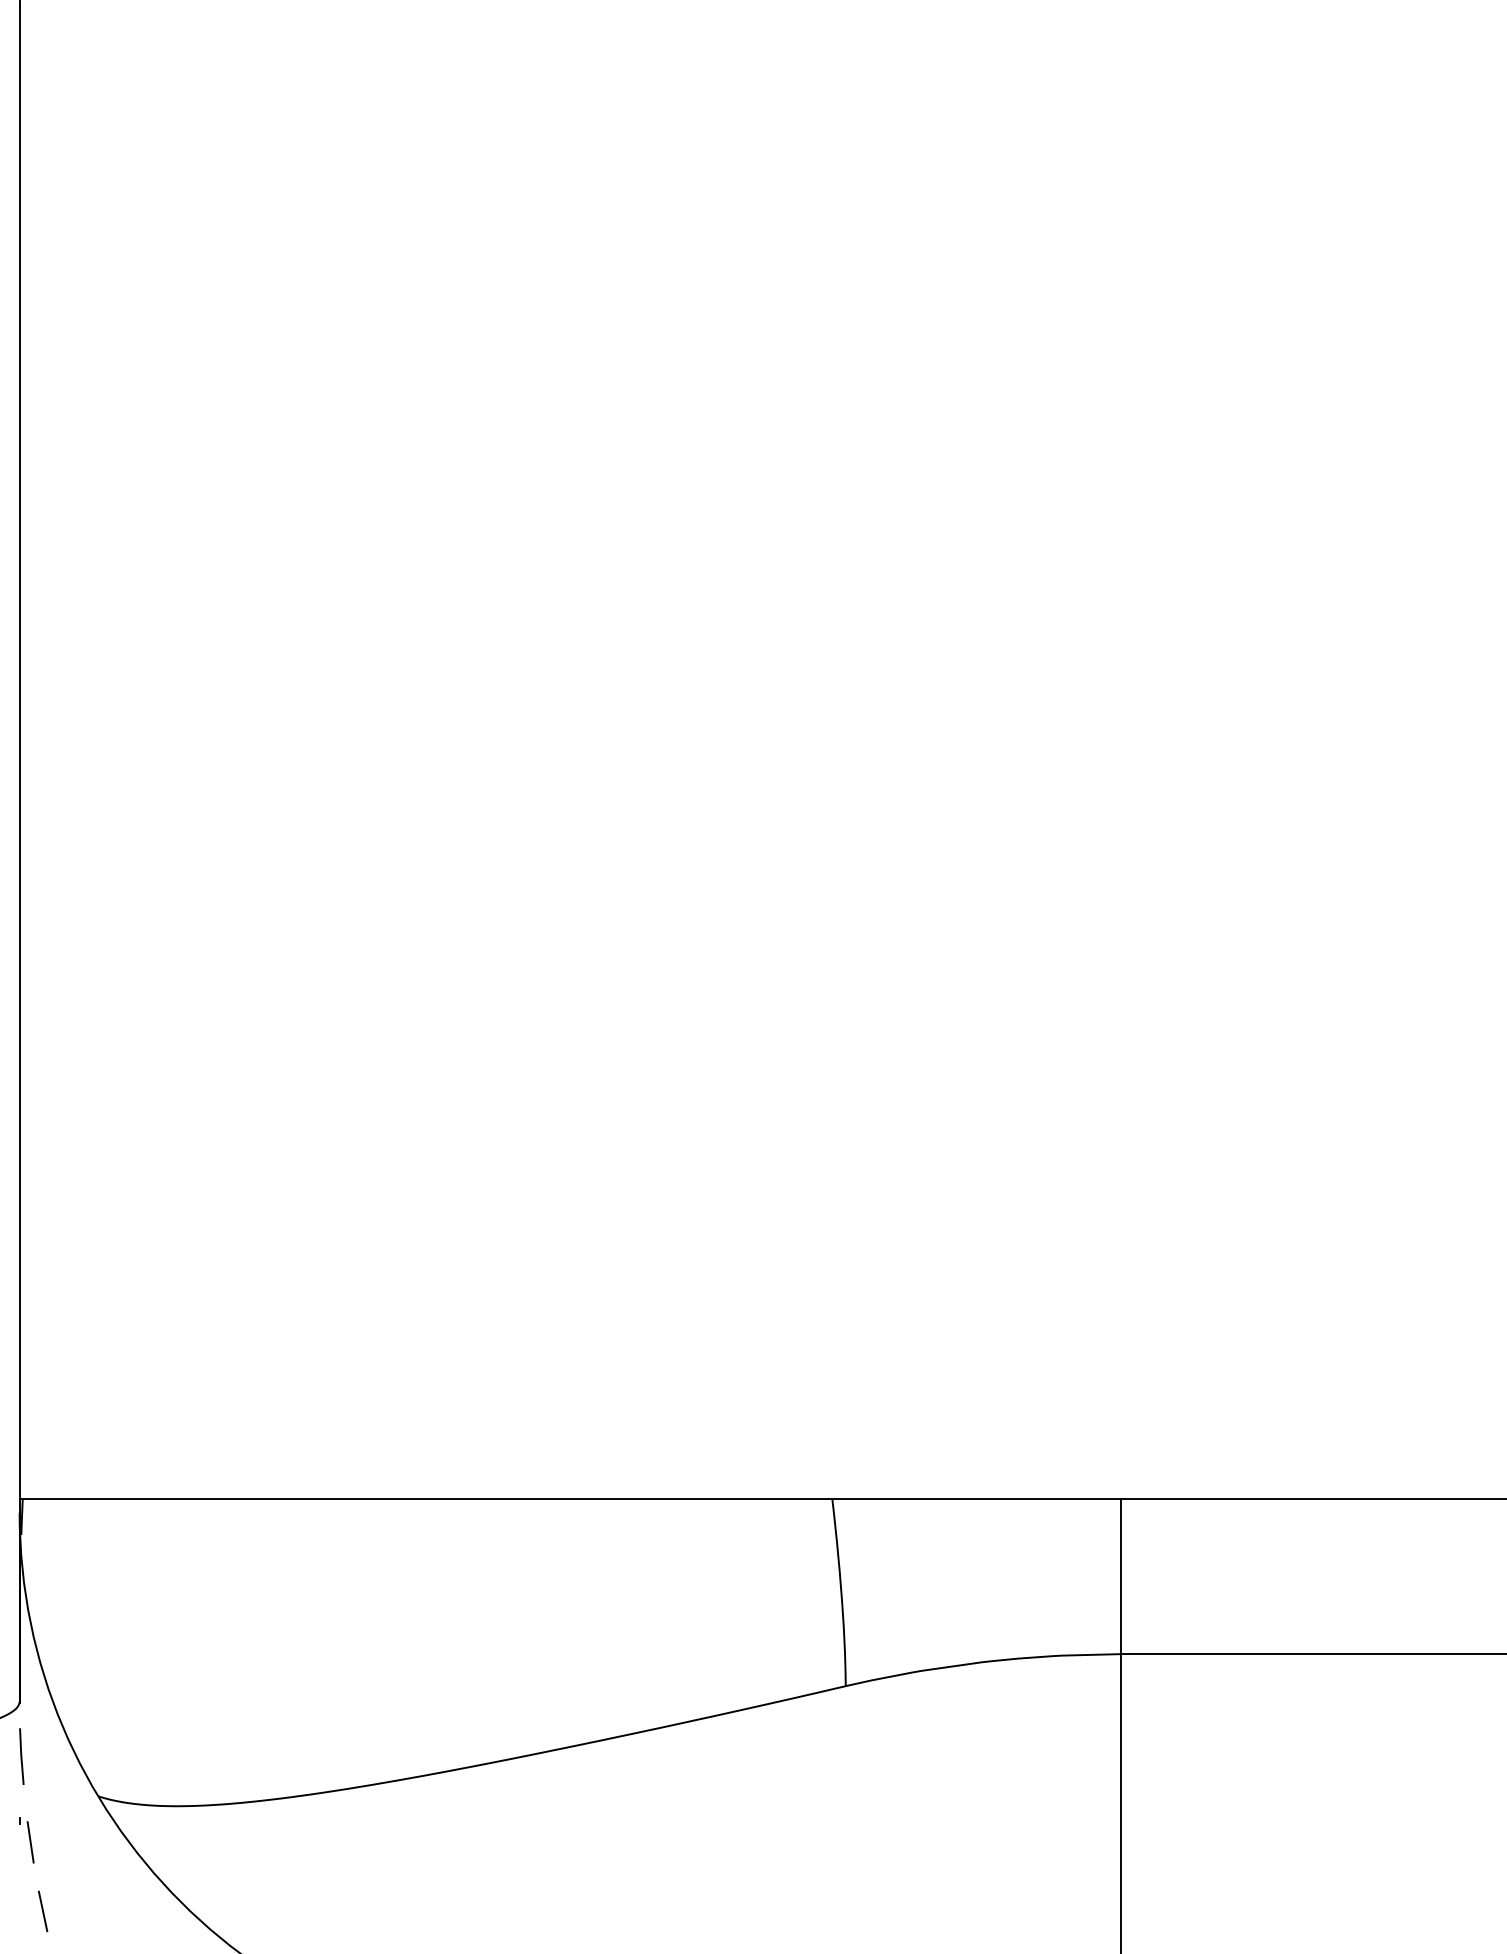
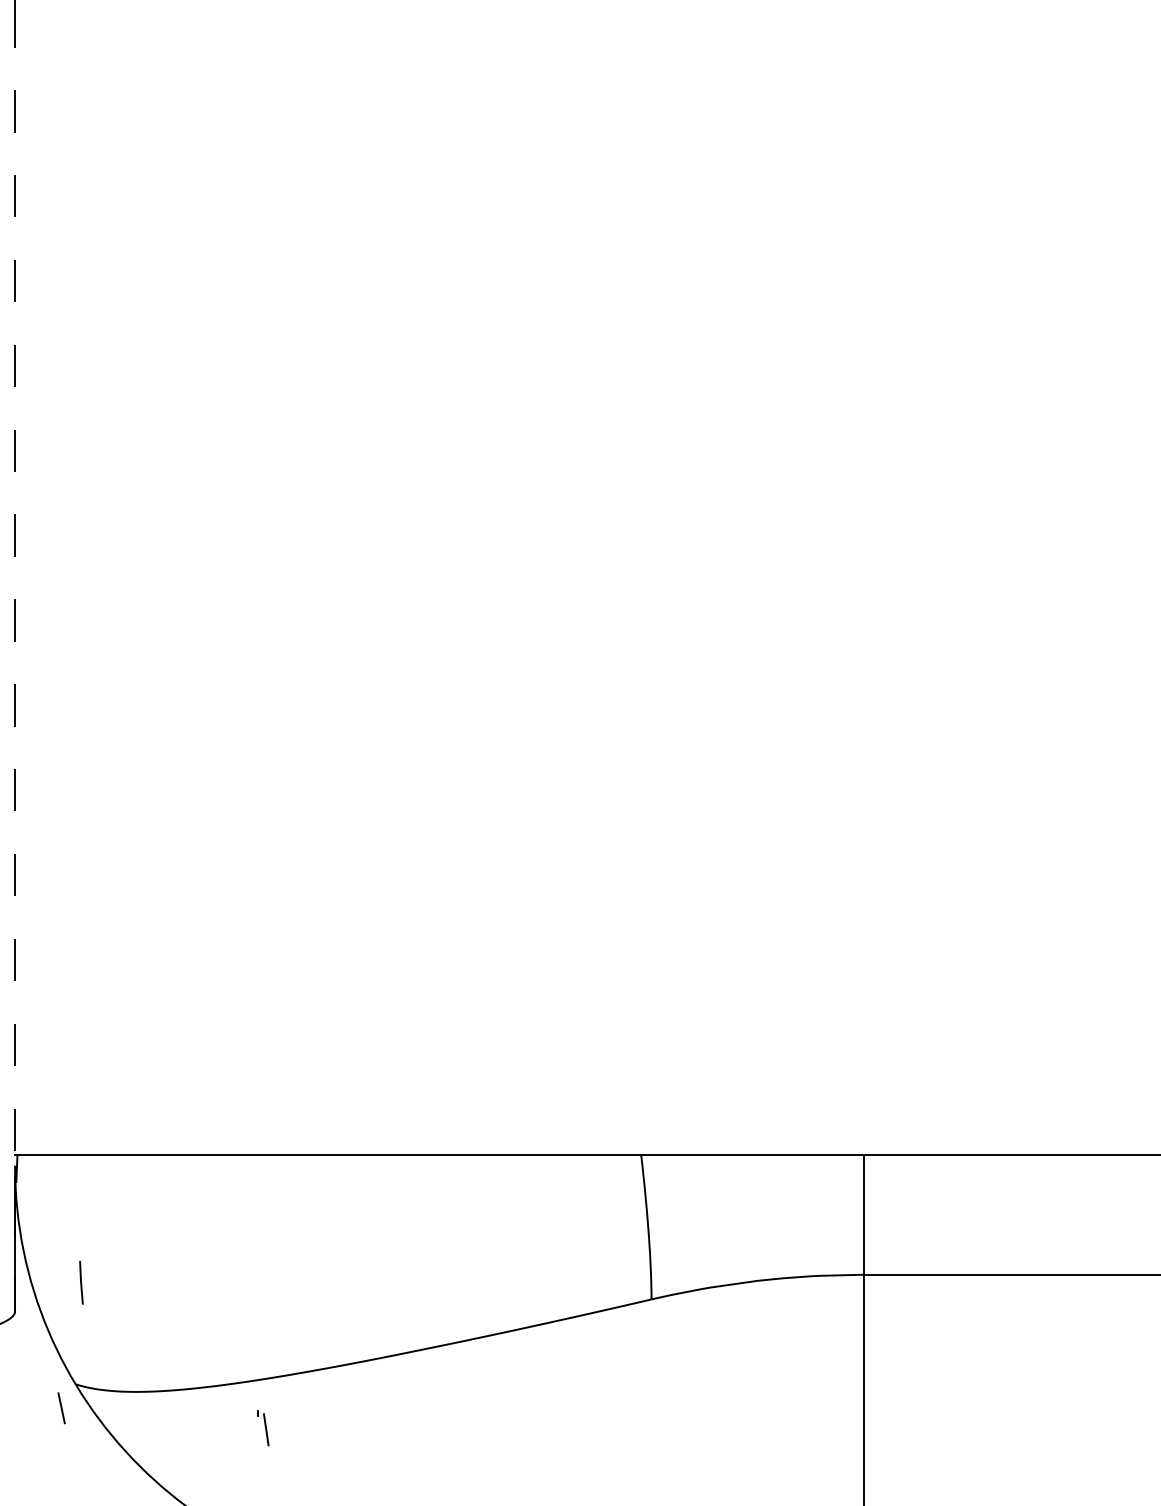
line: (19, 854) -> (14, 658), solid -> dashed
line: (21, 1756) -> (81, 1282), moved
part: (26, 1840) -> (263, 1428), moved
line: (43, 1911) -> (61, 1408), moved

